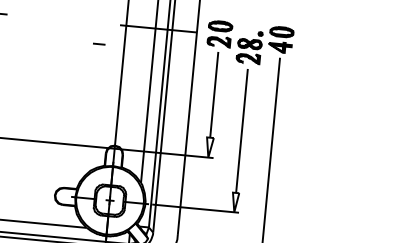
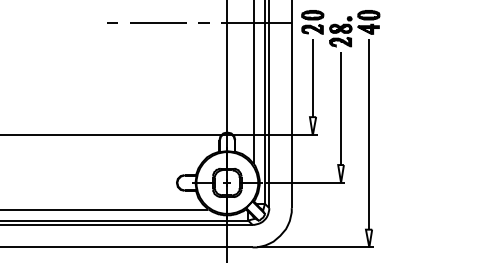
line: (51, 18) -> (158, 22), added
line: (98, 43) -> (203, 22), moved

